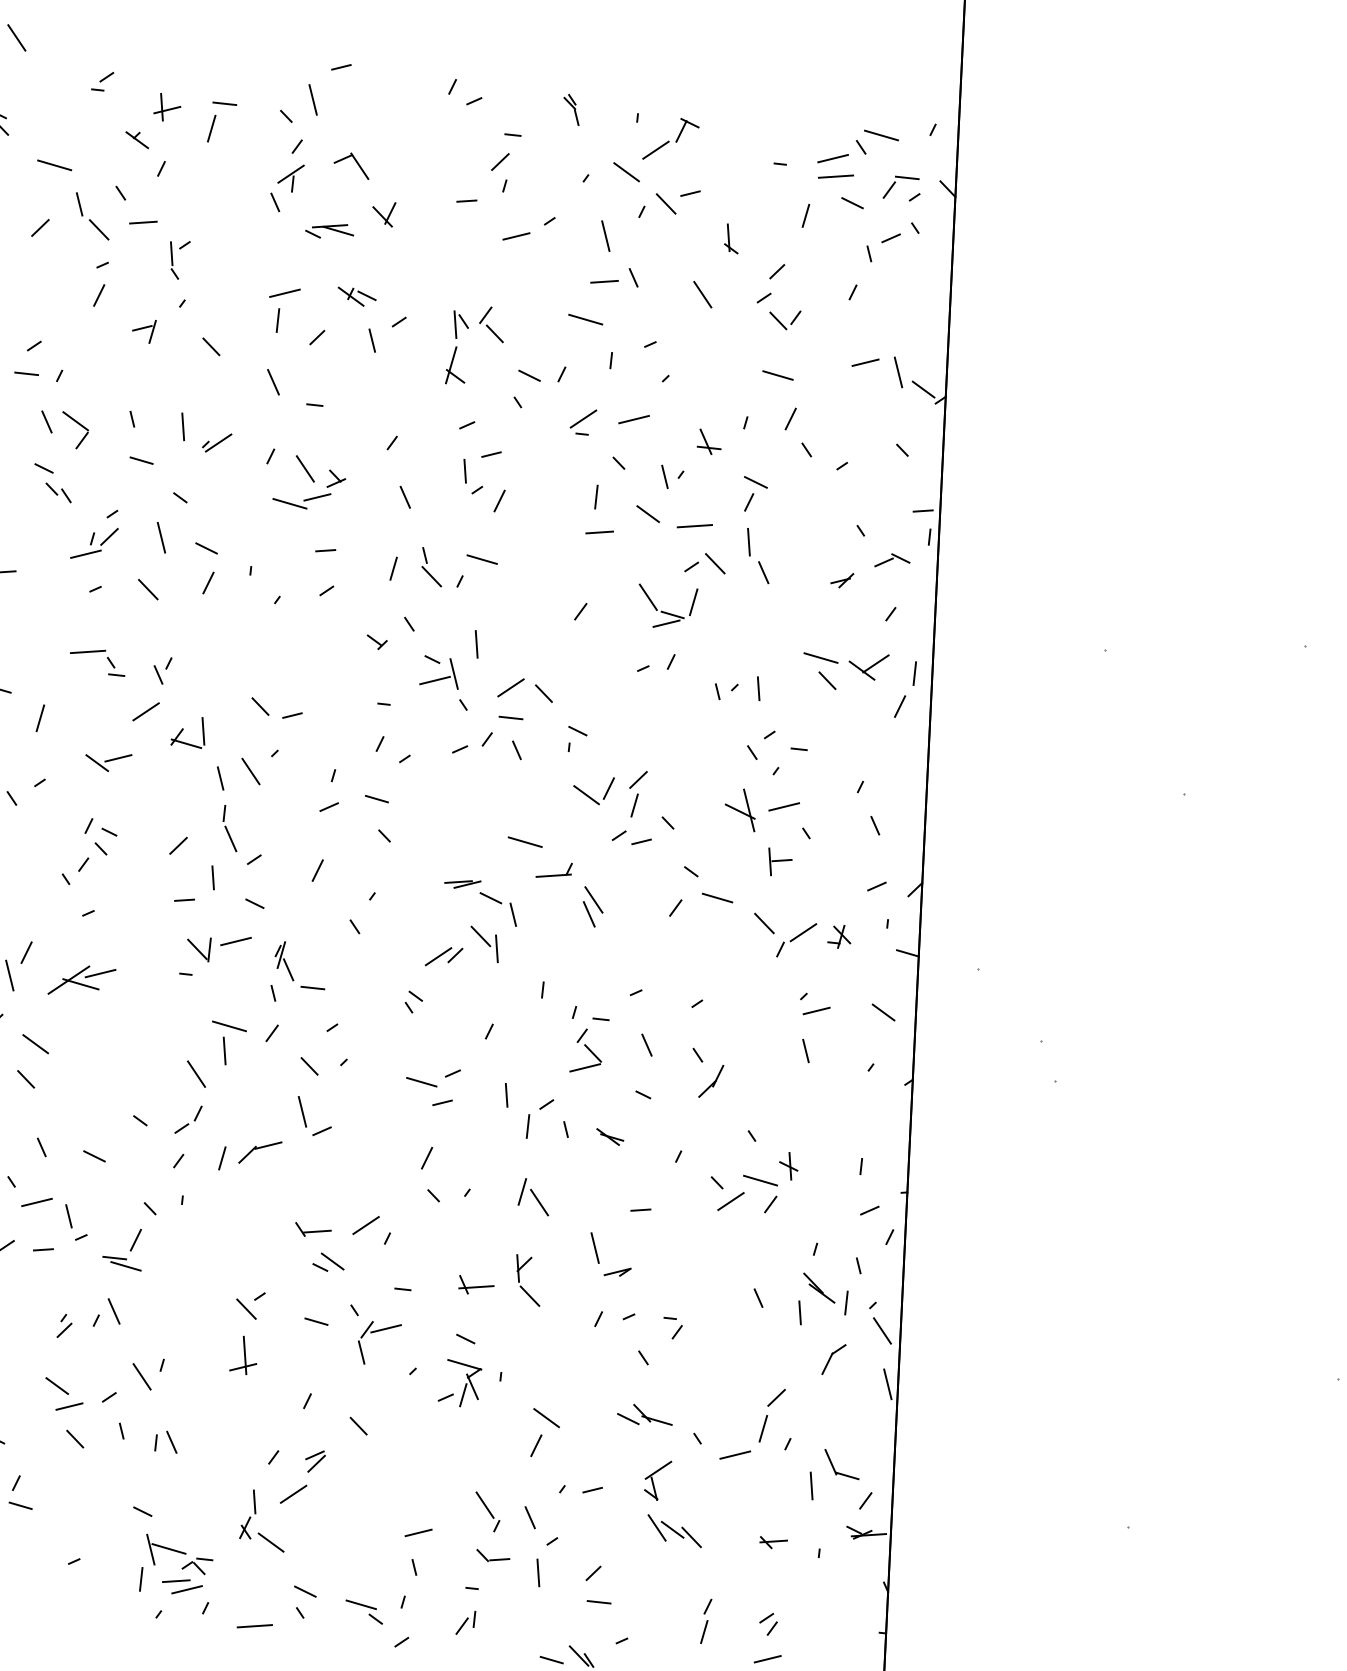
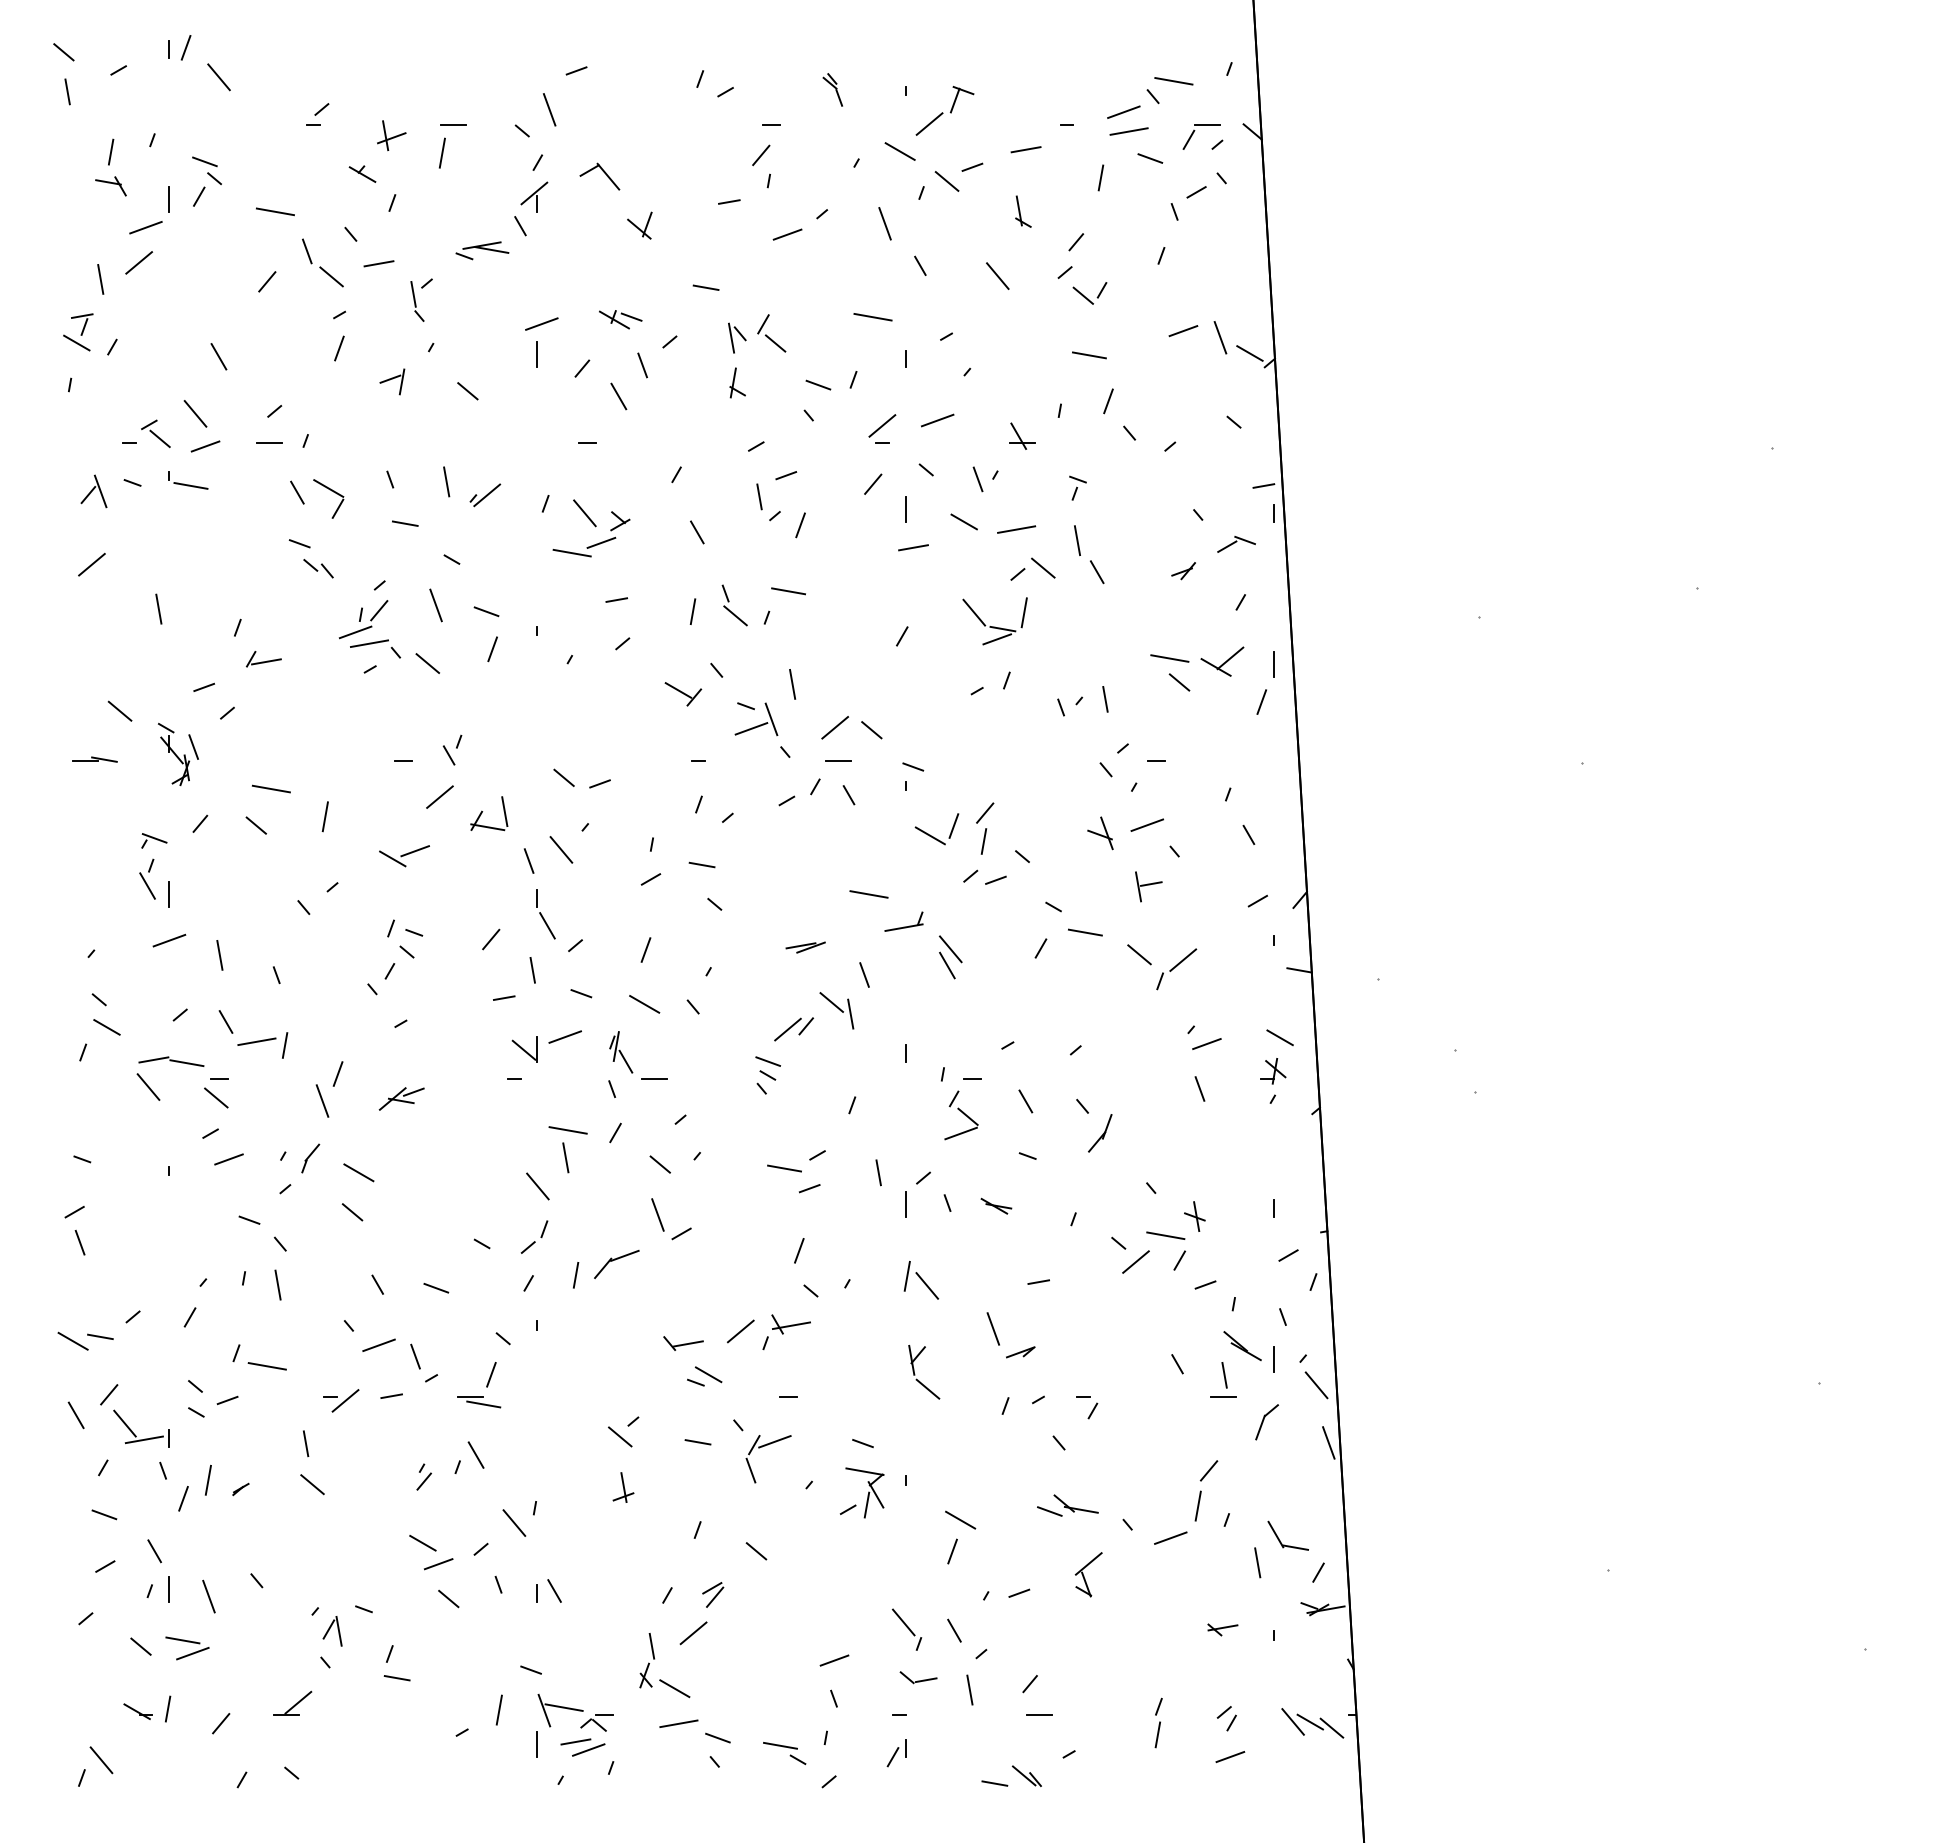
part: (329, 230) -> (482, 250), moved
line: (436, 276) -> (705, 287), added
line: (604, 281) -> (1025, 149), moved
part: (456, 365) -> (737, 382), size x0.71
line: (273, 382) -> (618, 396), moved
line: (569, 470) -> (873, 483), added
part: (754, 494) -> (1077, 487), size x0.62
part: (376, 642) -> (683, 694), size x1.67
part: (93, 656) -> (375, 648), moved
part: (740, 809) -> (1100, 833), size x0.71
line: (490, 898) -> (767, 1061), moved
line: (311, 919) -> (644, 1004), added
part: (839, 936) -> (1273, 1071), moved
part: (81, 981) -> (401, 1098), size x0.62
line: (791, 1228) -> (1205, 1284), added
part: (475, 1286) -> (790, 1324), moved
line: (797, 1331) -> (1223, 1396), added
part: (244, 1355) -> (623, 1487), size x0.71
part: (674, 1531) -> (1312, 1723), moved
line: (109, 1544) -> (498, 1709), added
line: (254, 1625) -> (678, 1723), moved

